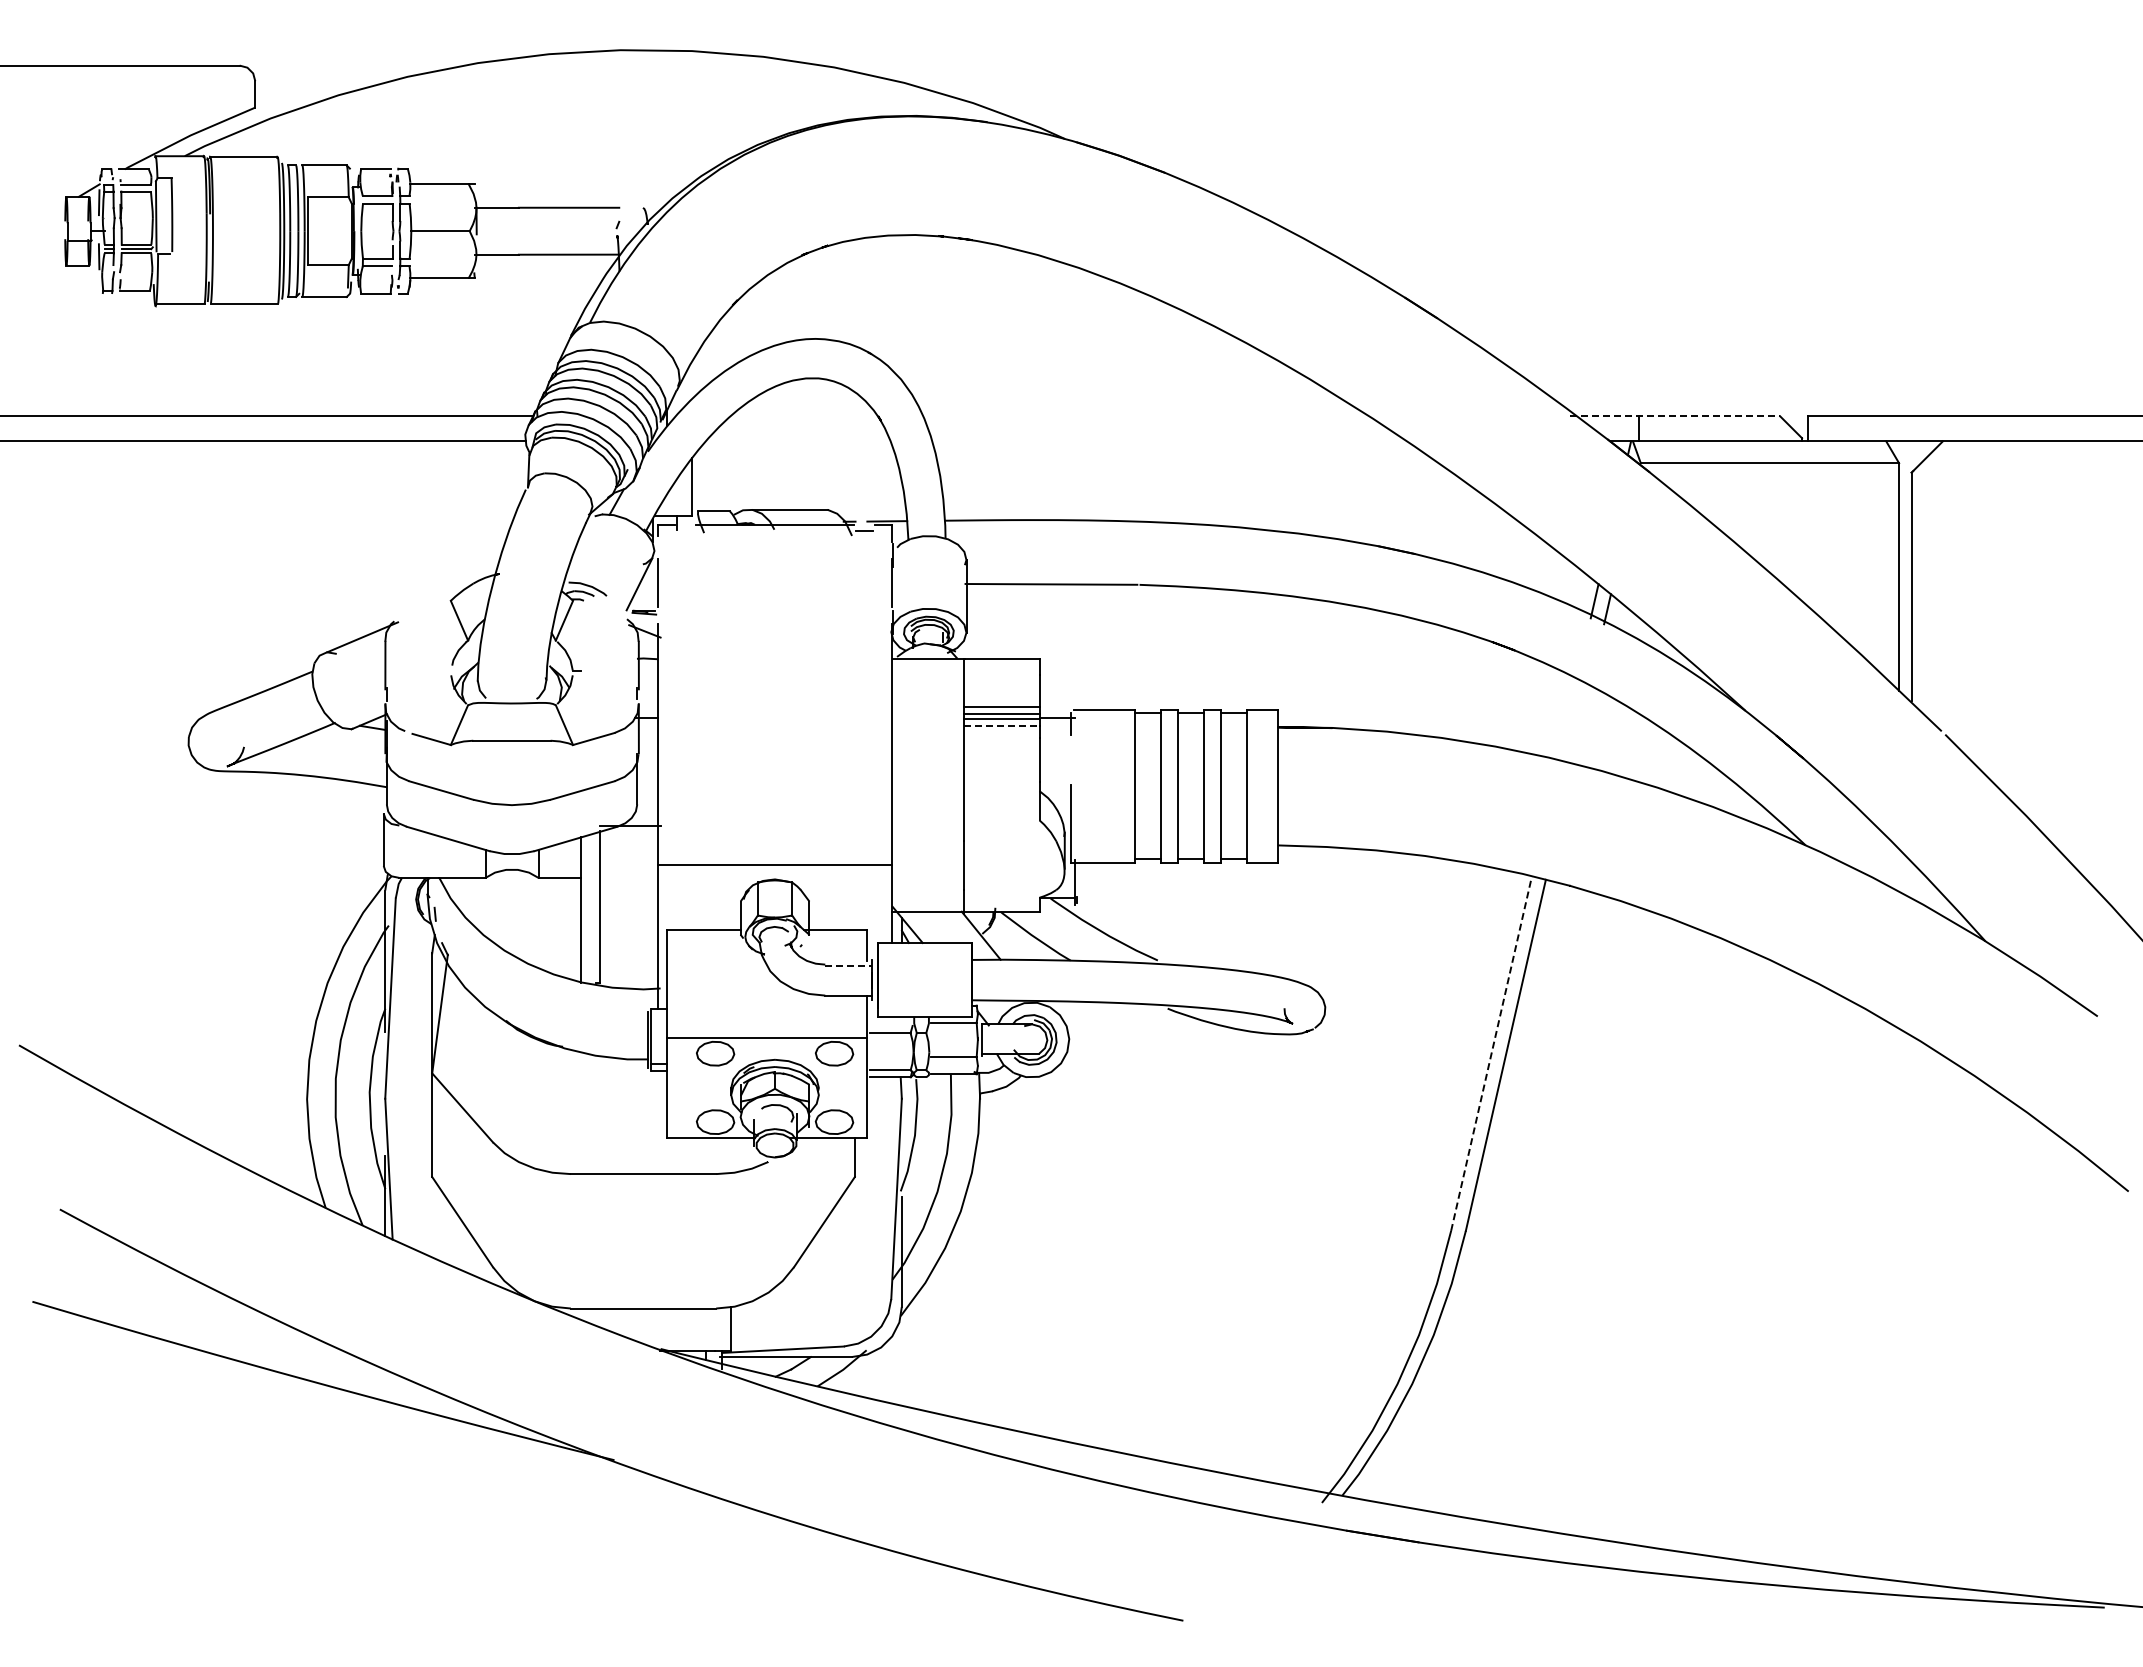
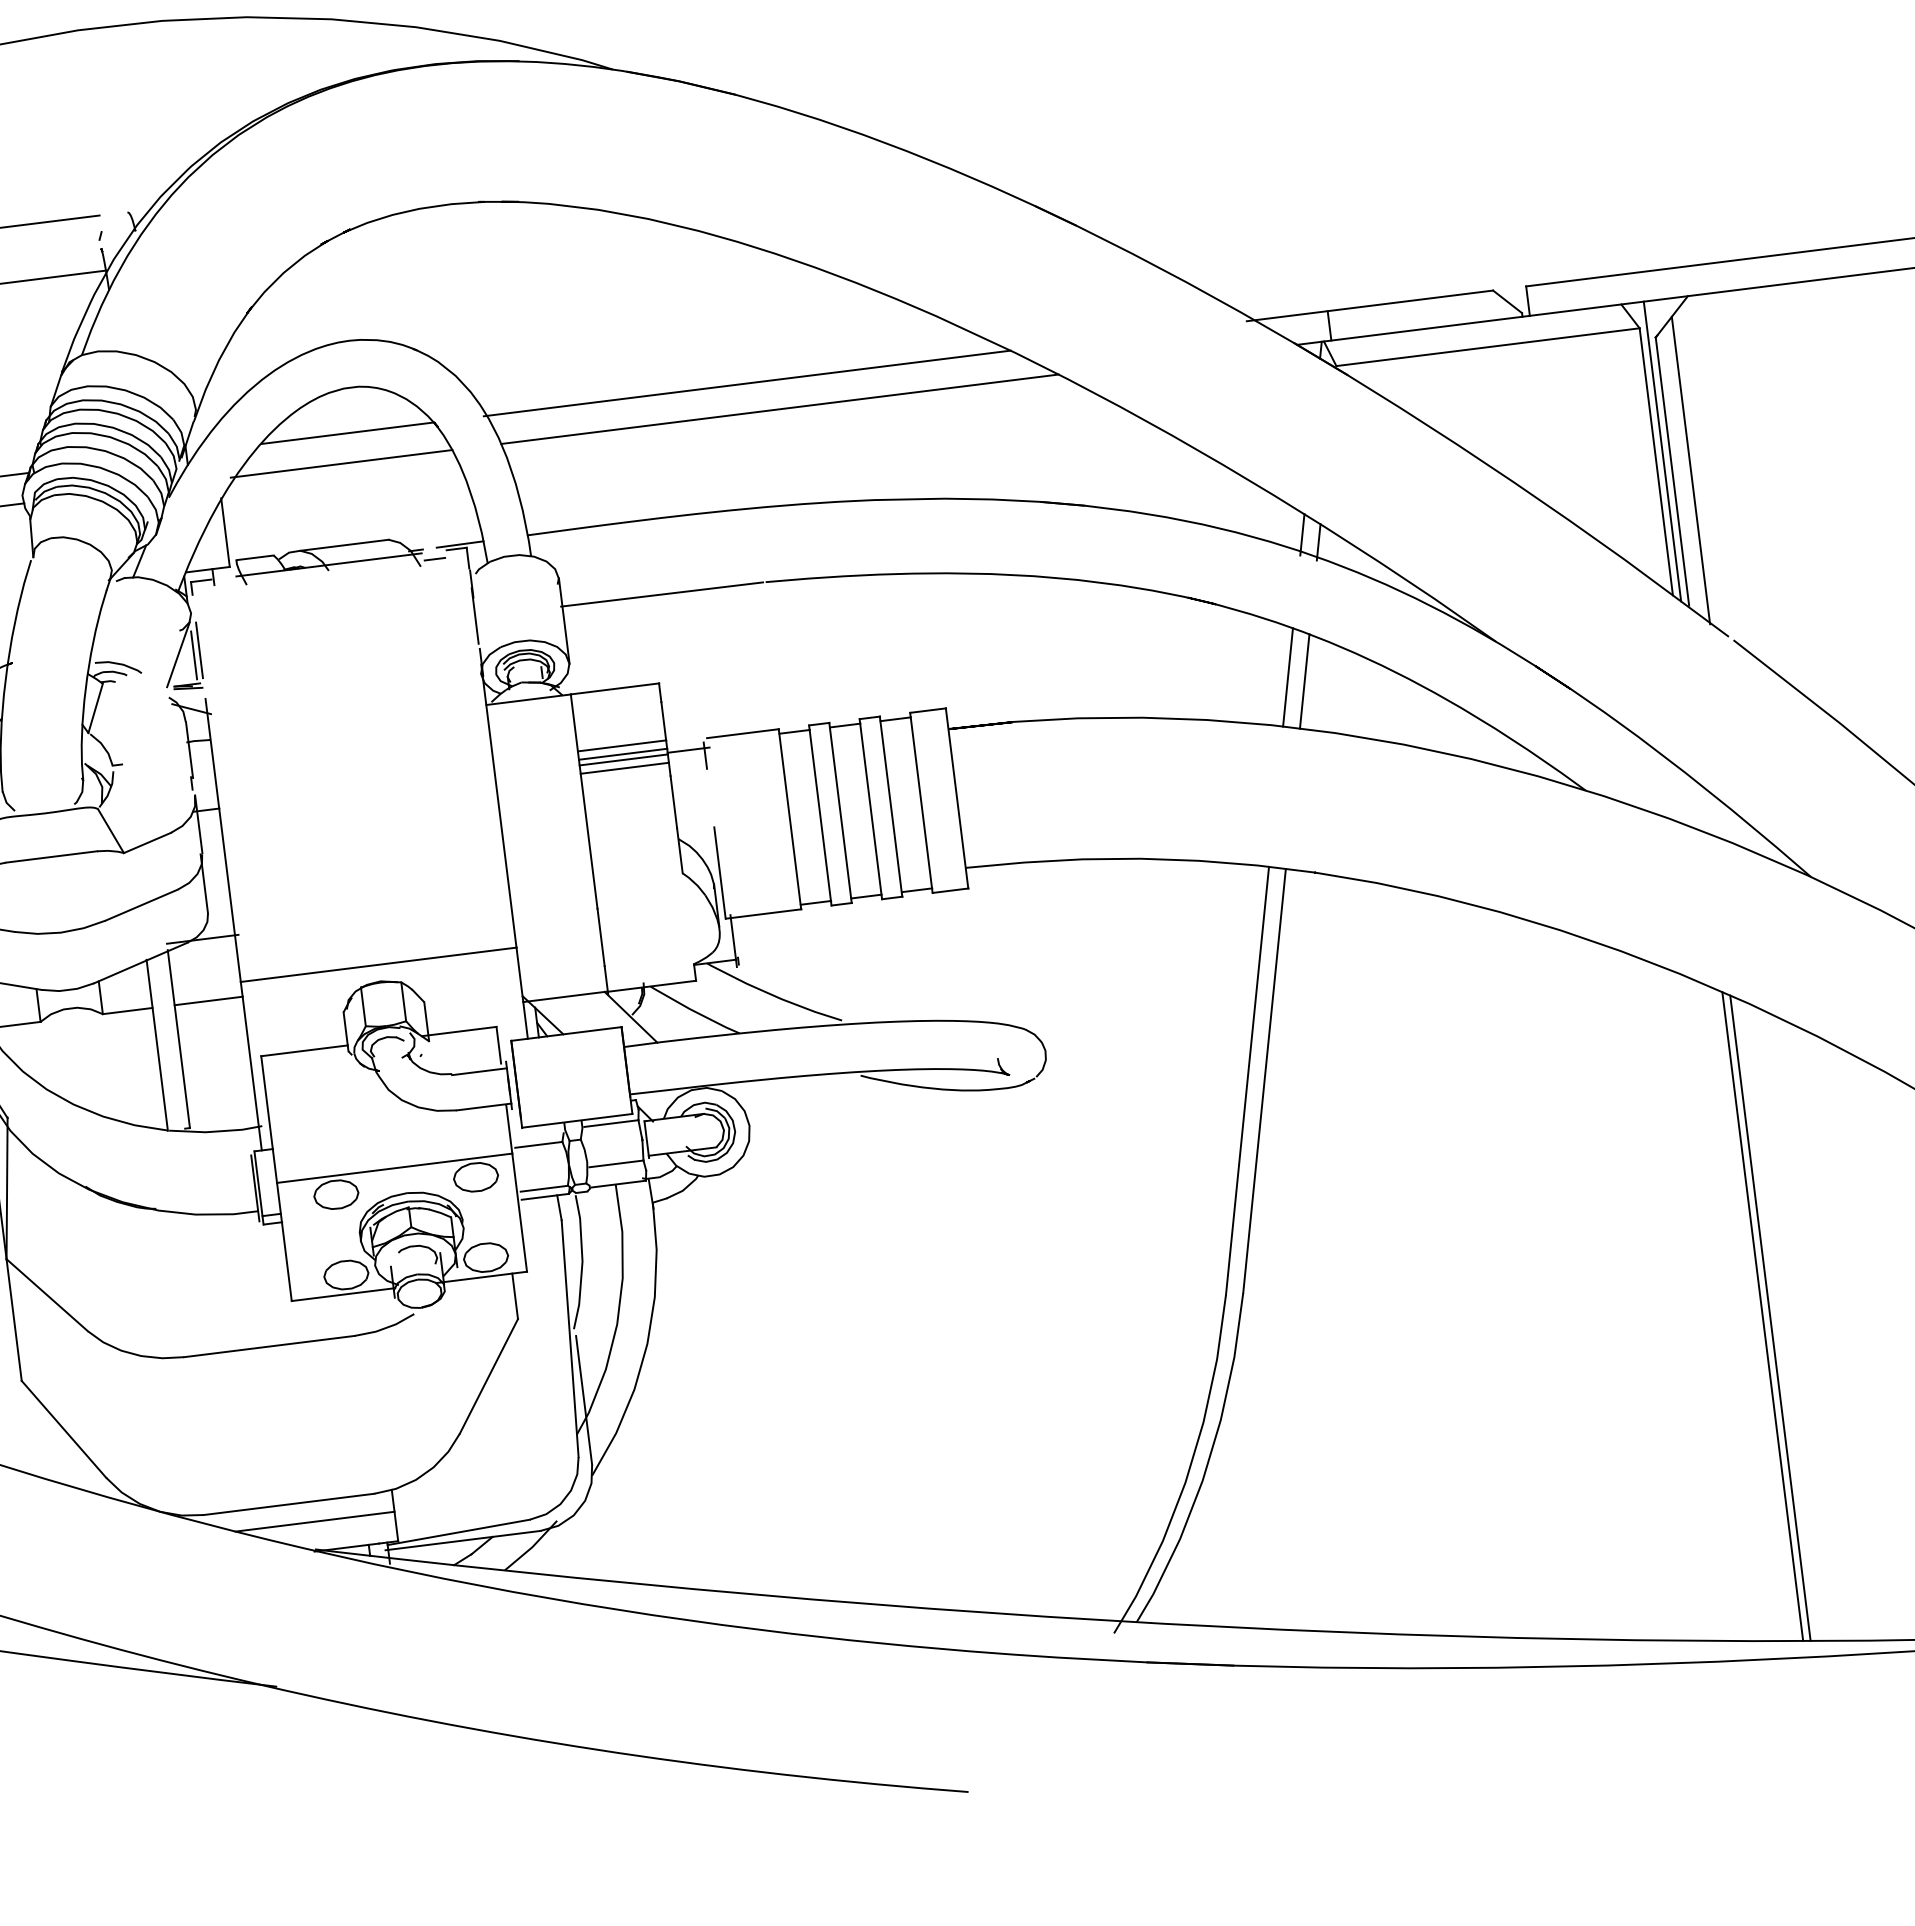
line: (804, 416) -> (347, 433), added
line: (1144, 416) -> (746, 383), added
line: (1675, 416) -> (1370, 306), dashed -> solid
line: (795, 441) -> (340, 464), added
line: (1169, 441) -> (779, 409), added
line: (1905, 568) -> (1662, 450), added
line: (652, 586) -> (194, 655), added
line: (1927, 587) -> (1691, 470), added
line: (1567, 719) -> (1287, 677), added
line: (1581, 724) -> (1304, 681), added
line: (1002, 726) -> (625, 768), dashed -> solid
line: (628, 877) -> (208, 1000), added
line: (848, 965) -> (479, 1071), dashed -> solid
line: (1491, 1053) -> (1247, 1080), dashed -> solid
line: (1899, 1304) -> (1763, 1315), added
line: (1905, 1306) -> (1770, 1317), added
line: (663, 1325) -> (314, 1521), added

